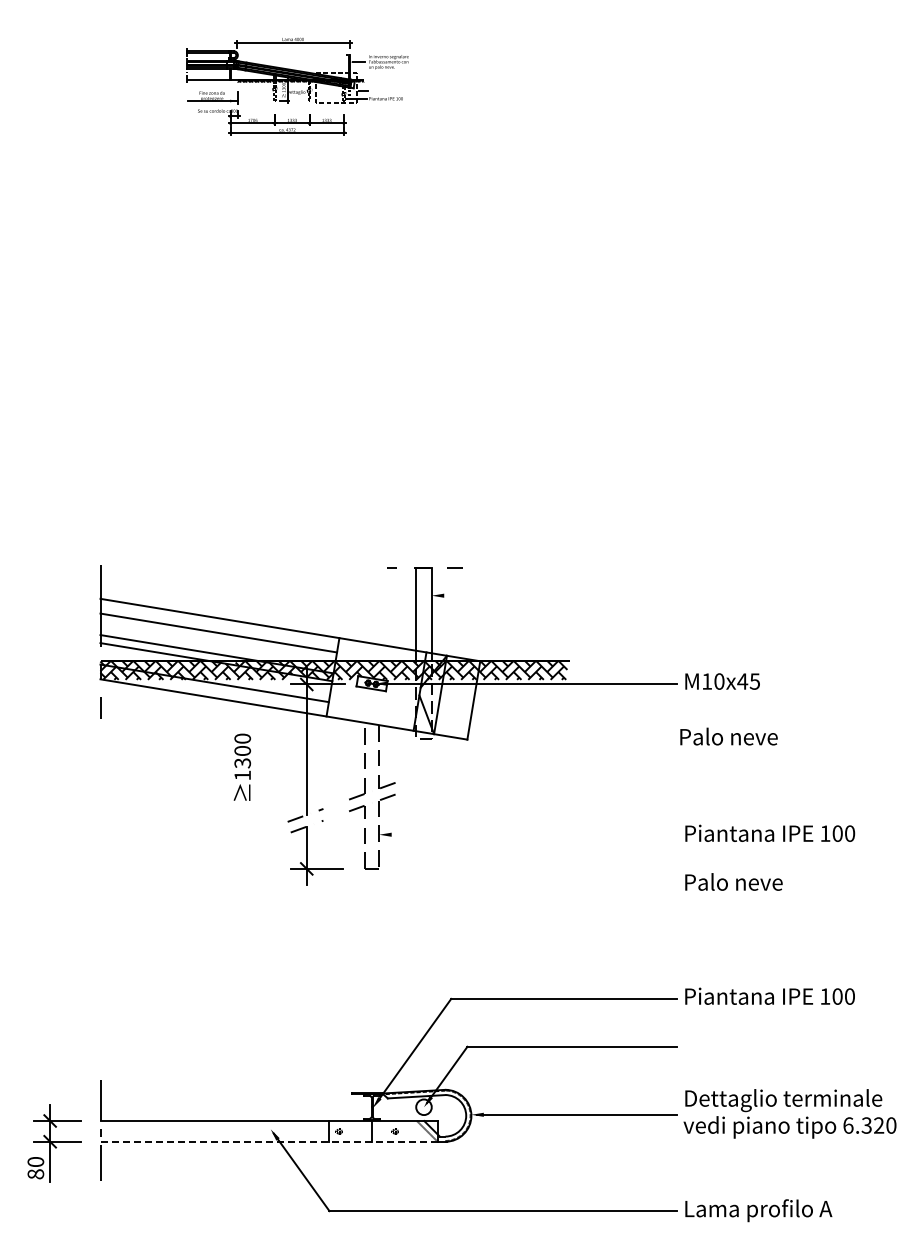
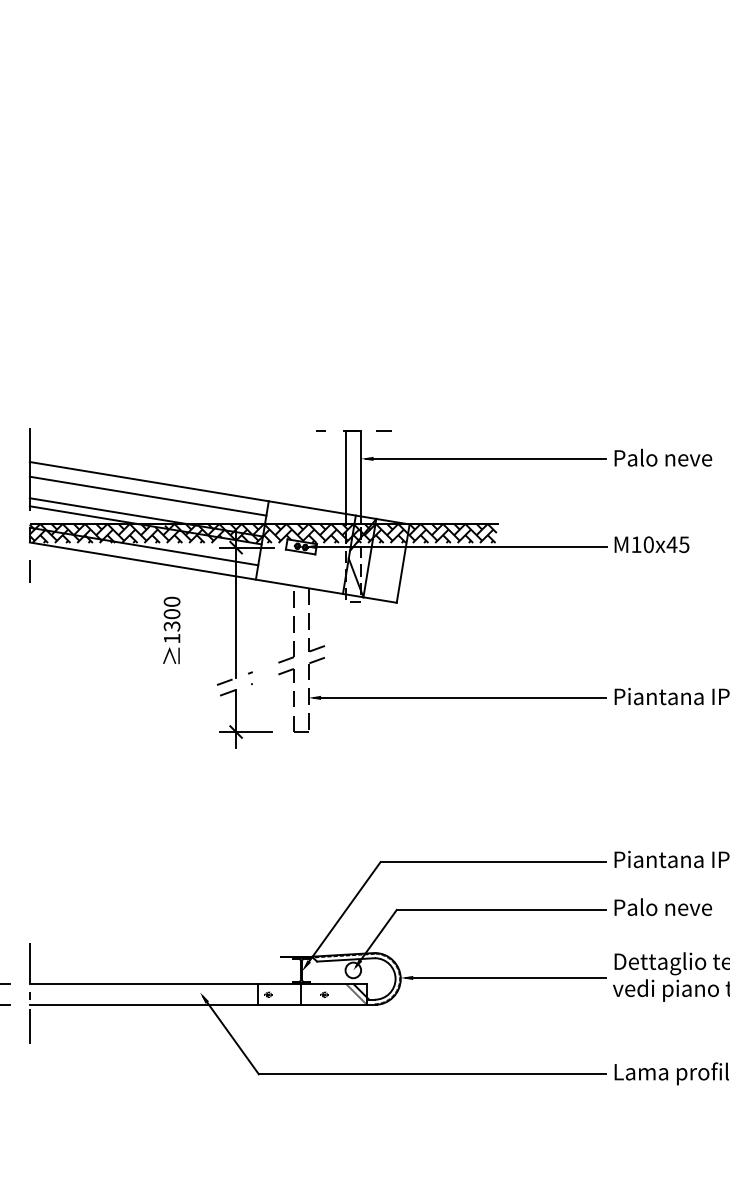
line: (556, 595) -> (485, 458), added
text: (728, 736) -> (662, 457), moved
line: (530, 834) -> (459, 697), added
text: (733, 881) -> (662, 906), moved
line: (269, 1141) -> (198, 1004), dashed -> solid

